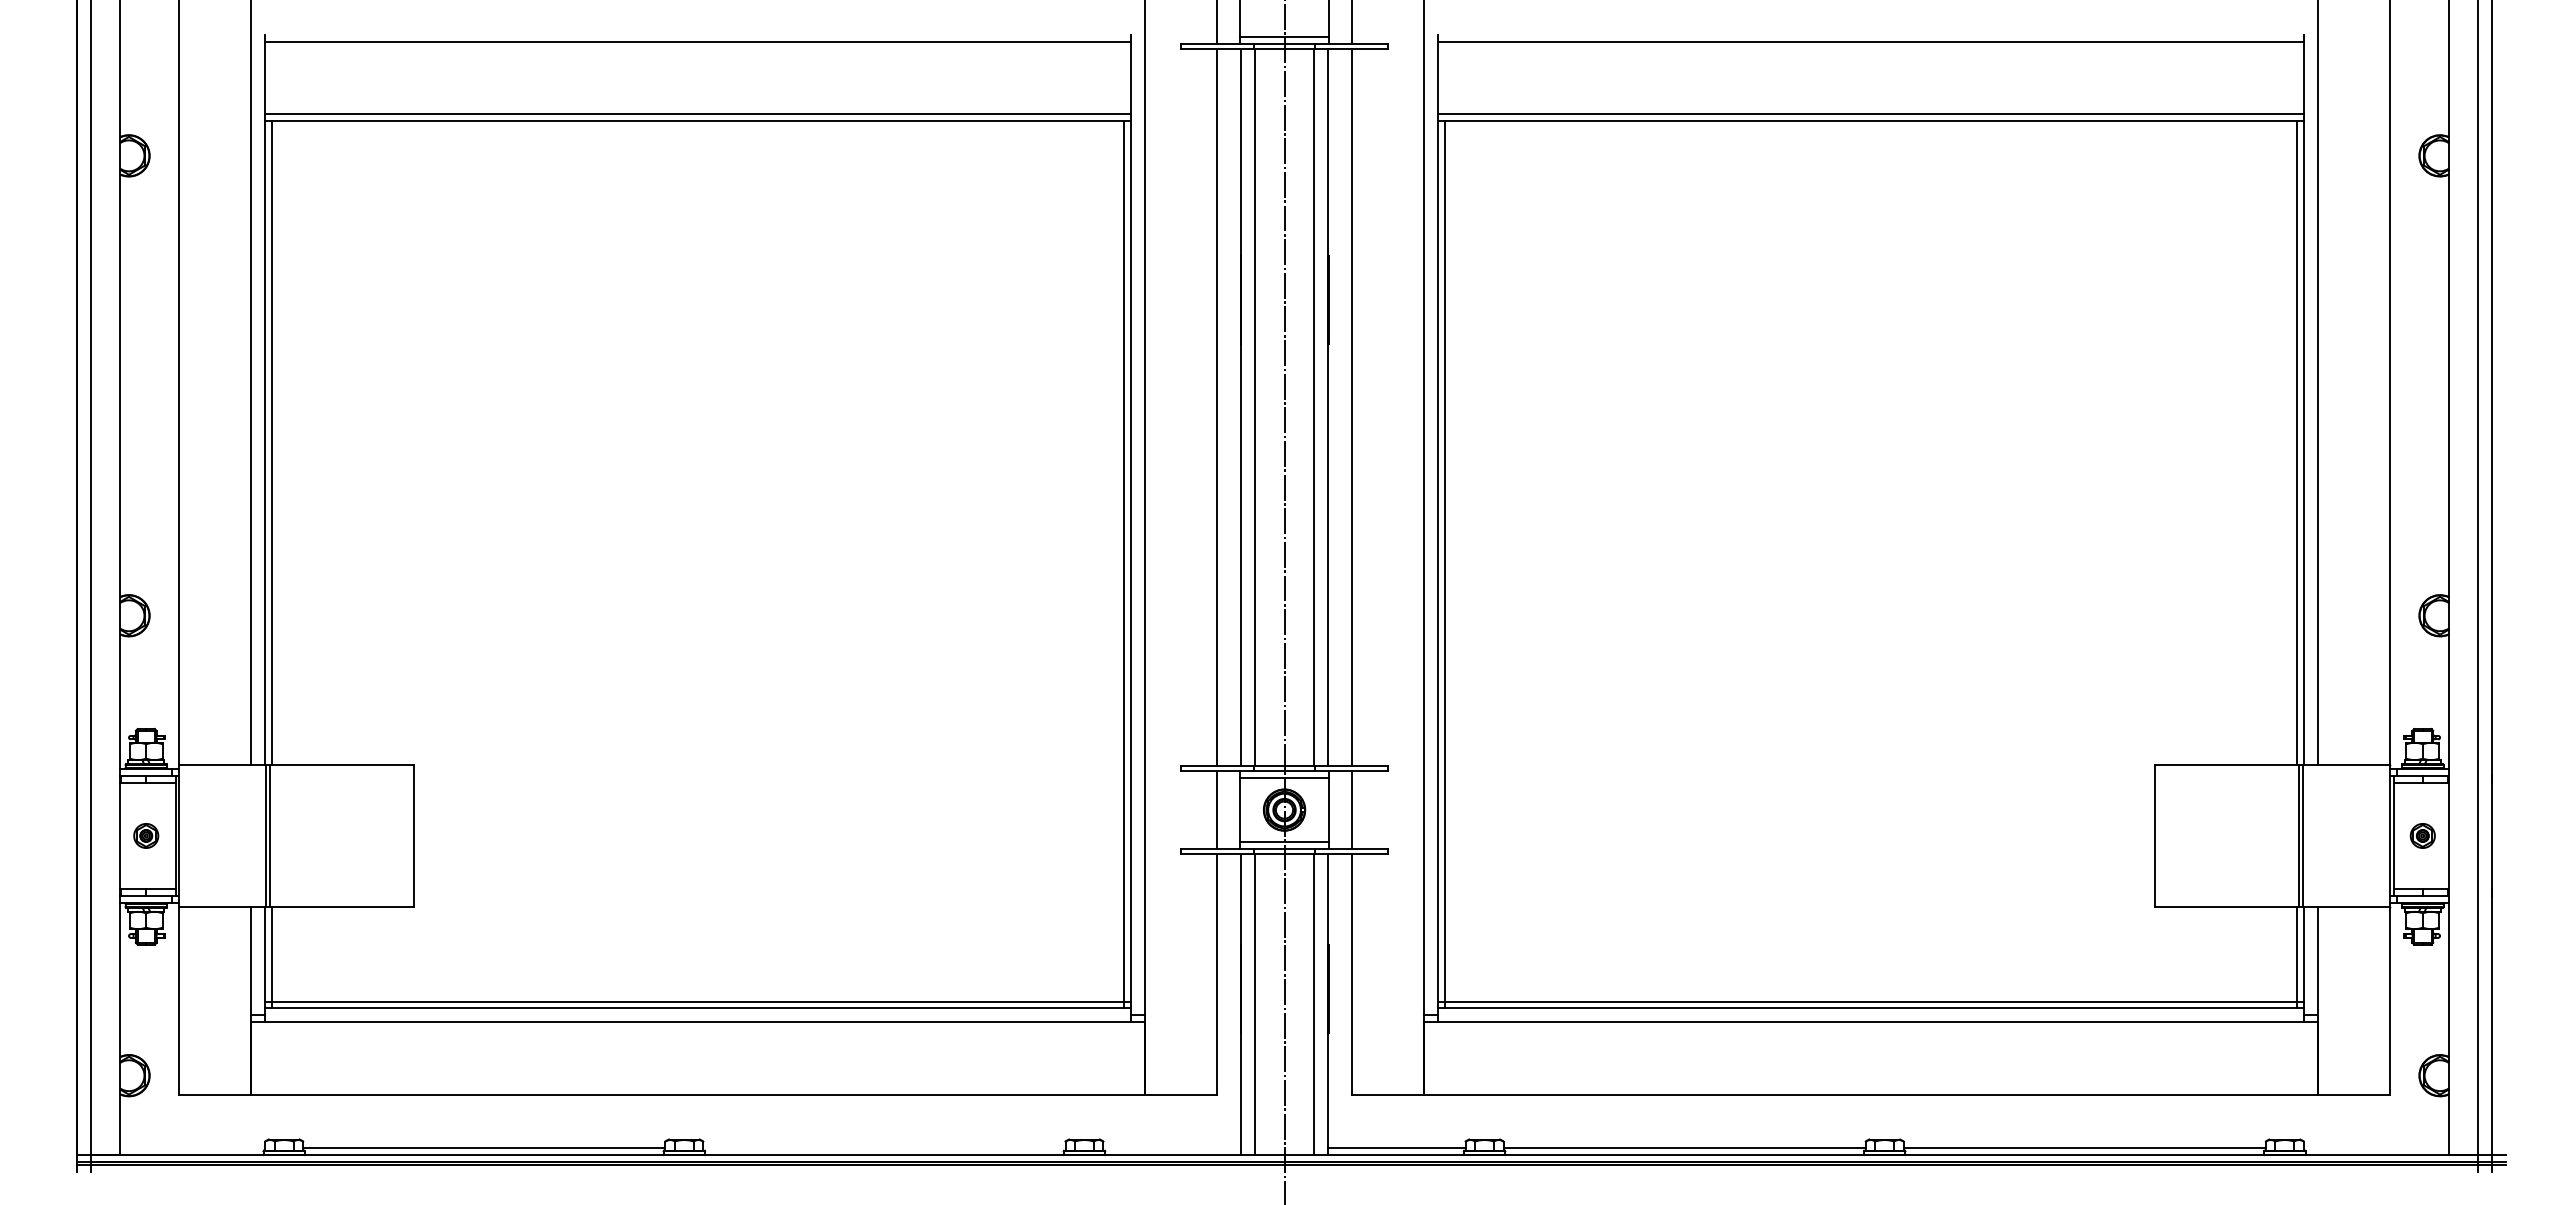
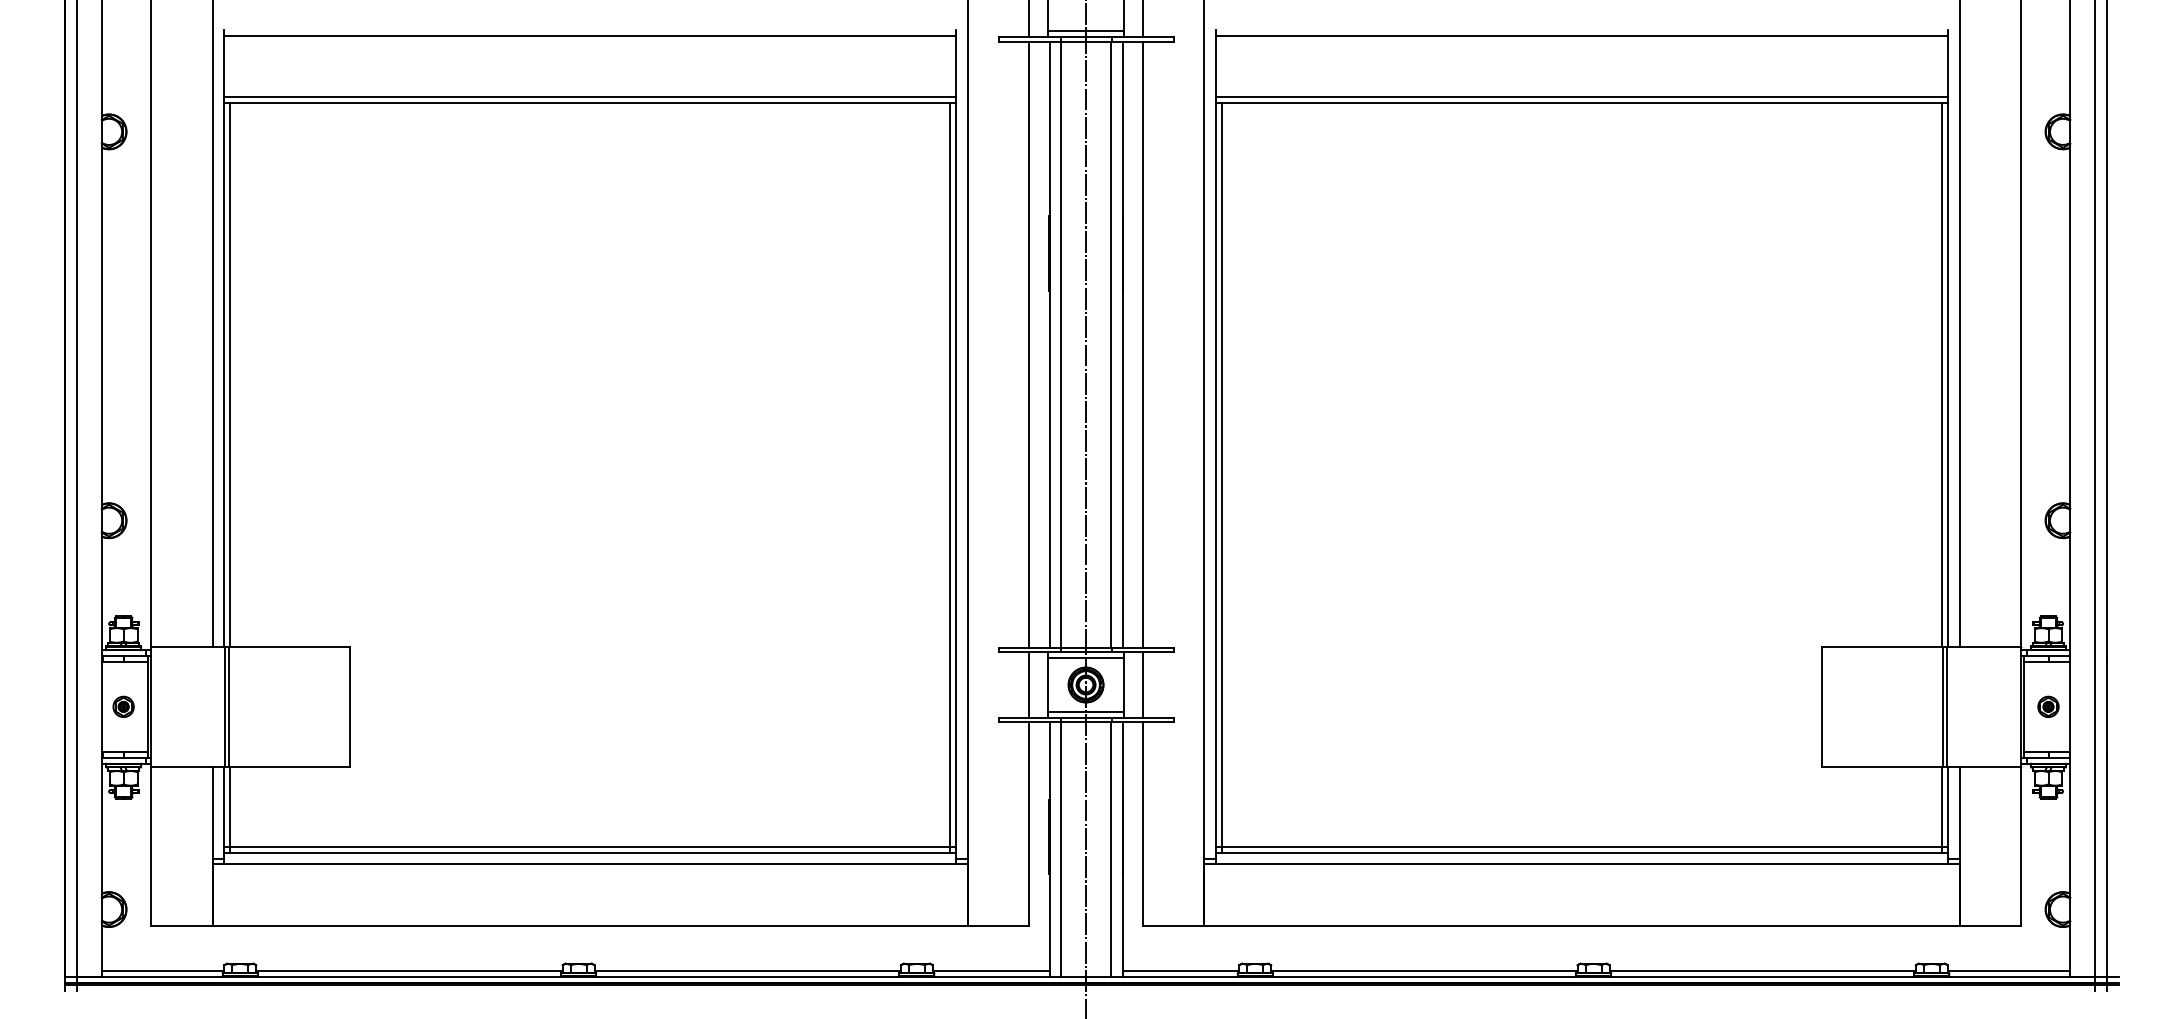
line: (192, 1148) -> (162, 971), added
line: (884, 1148) -> (747, 971), added
line: (1172, 1148) -> (991, 971), added
line: (2375, 1148) -> (2008, 971), added

